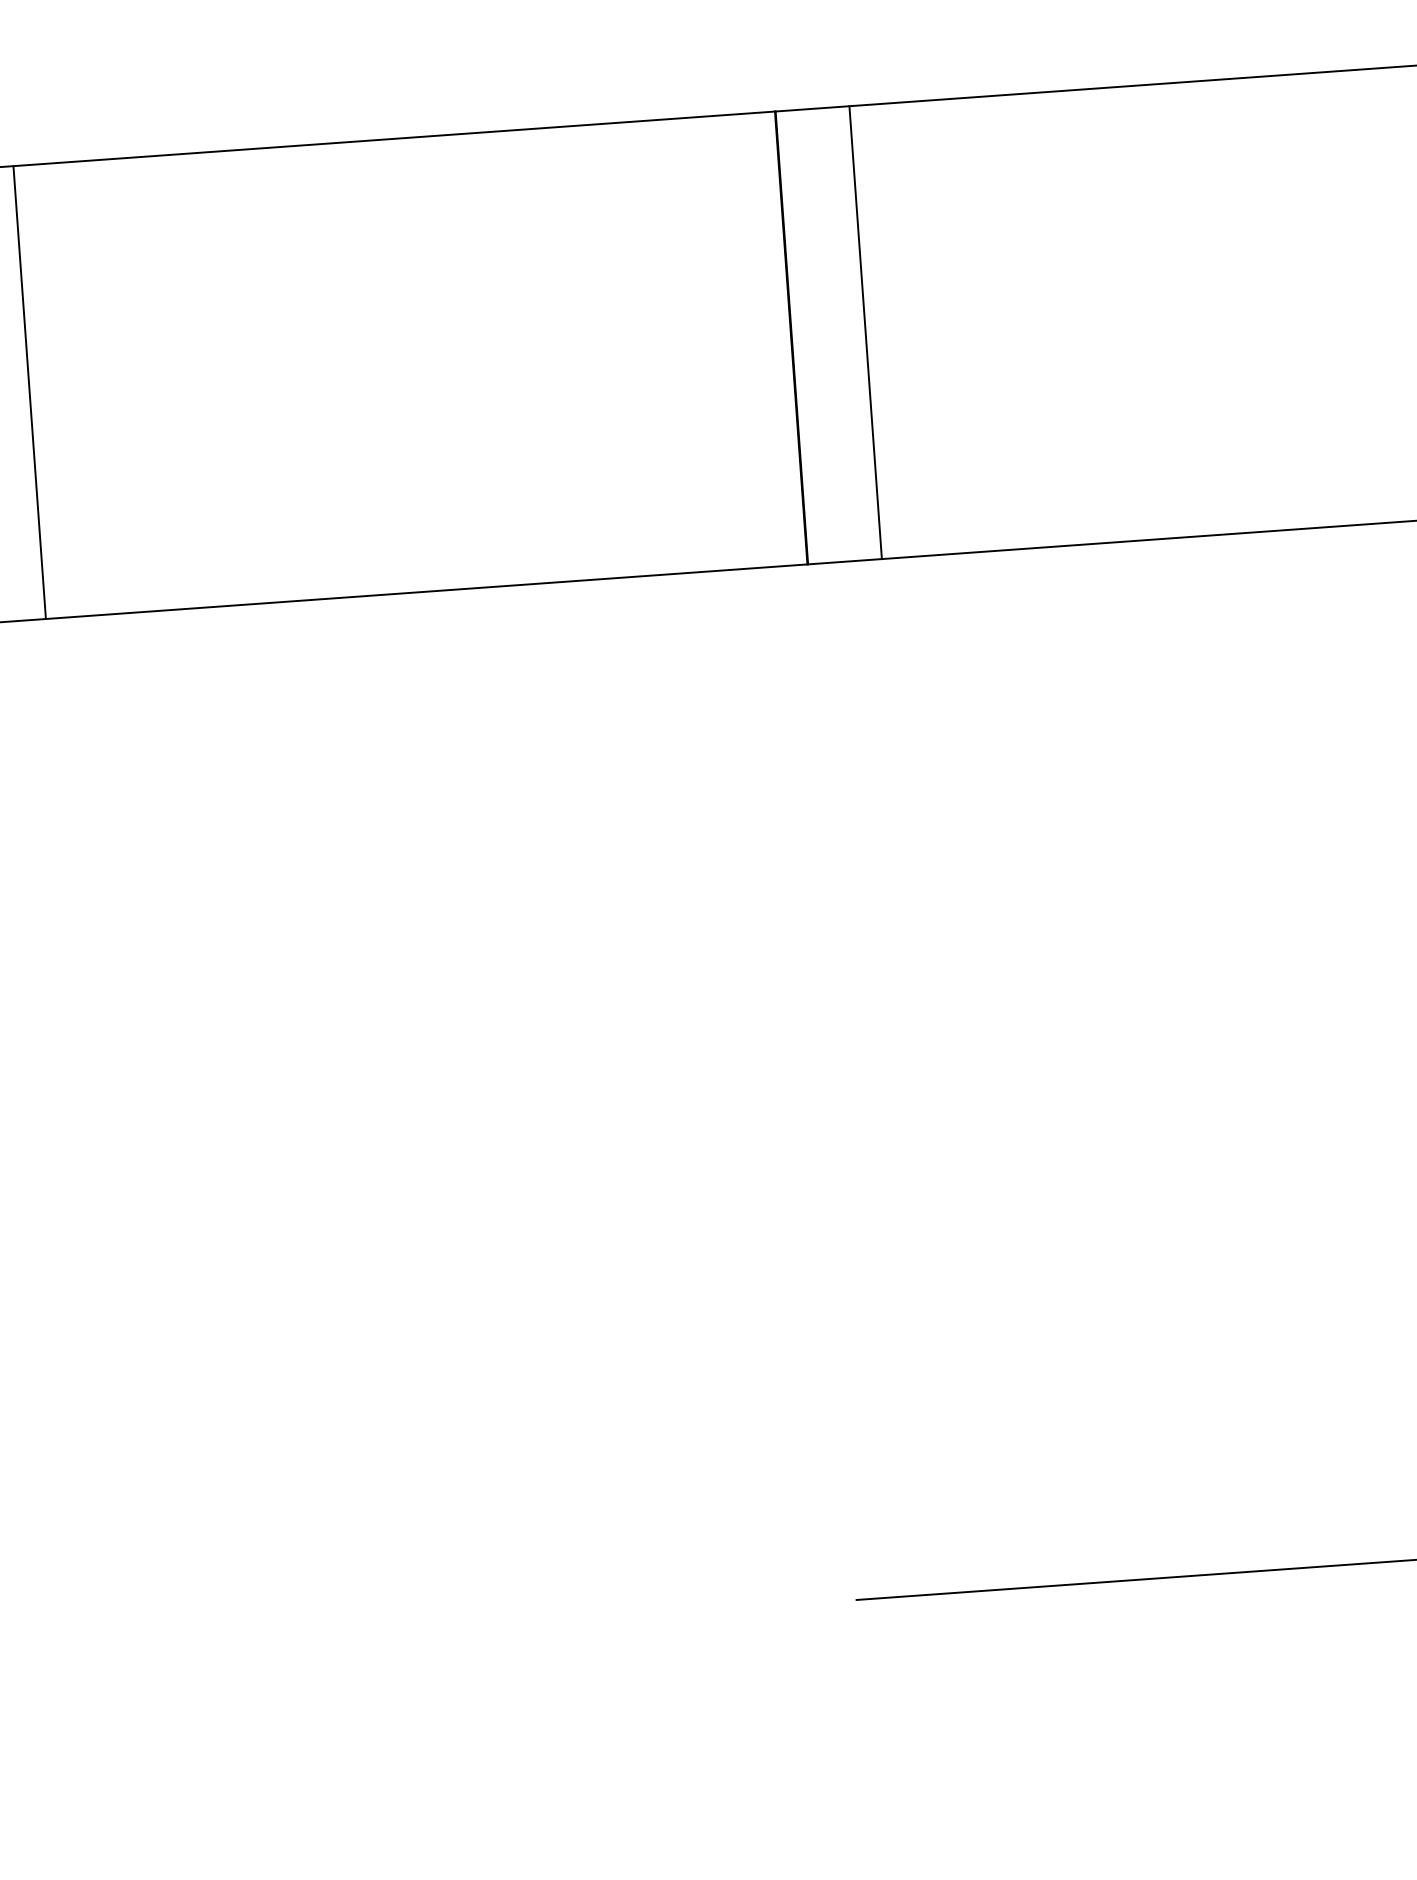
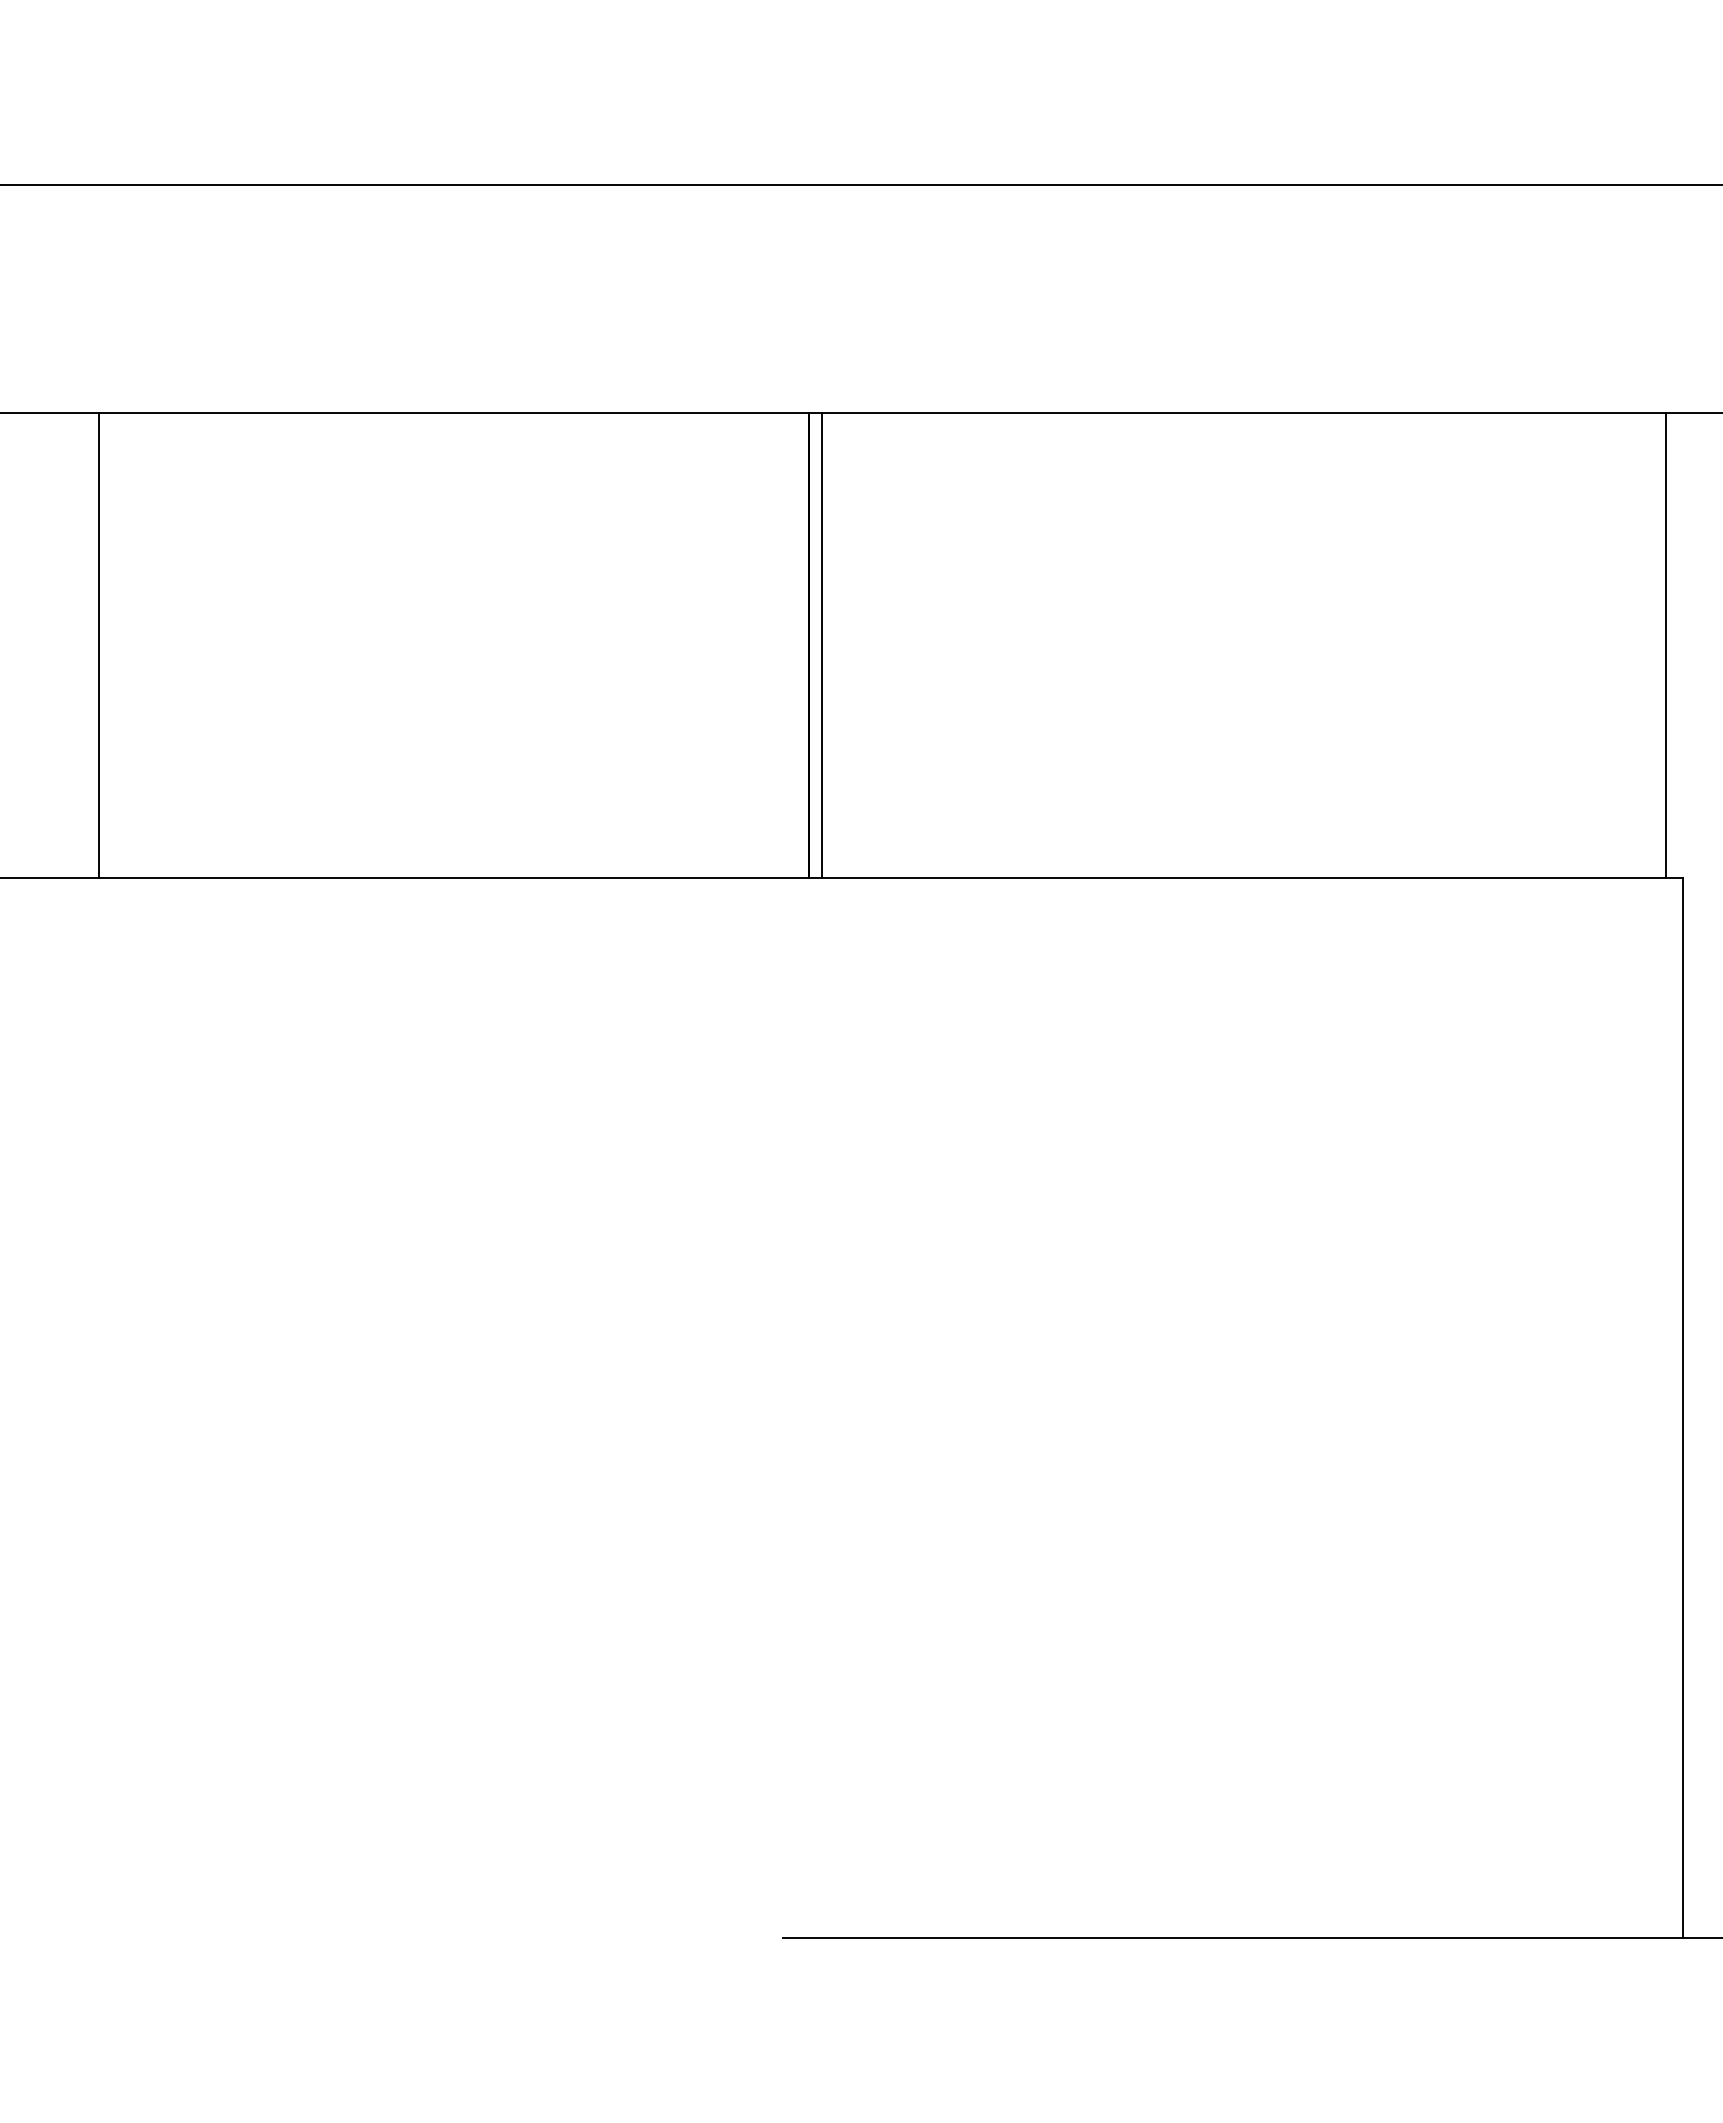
line: (865, 332) -> (821, 645), moved
line: (29, 392) -> (99, 645), moved

